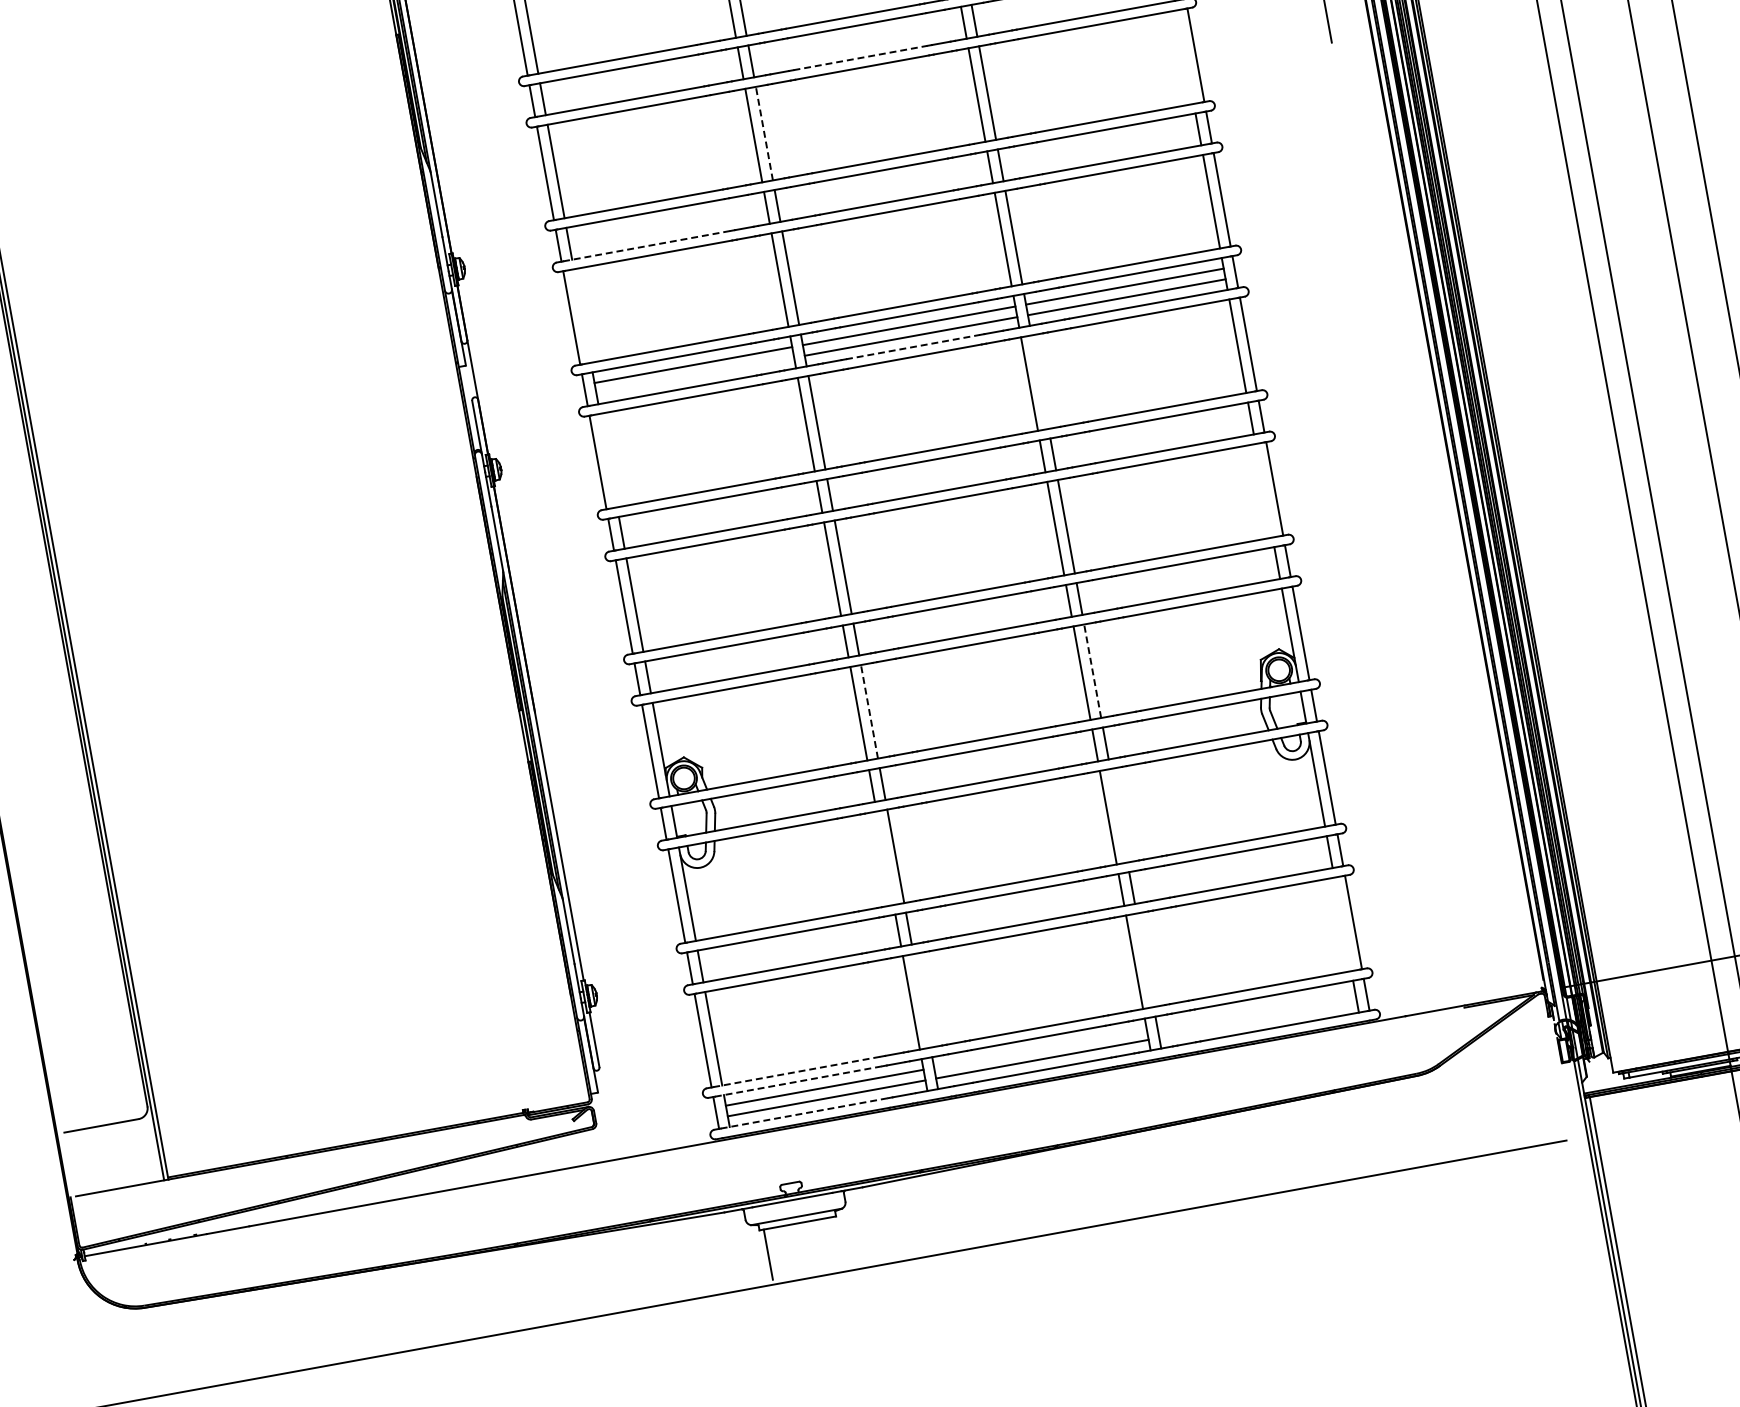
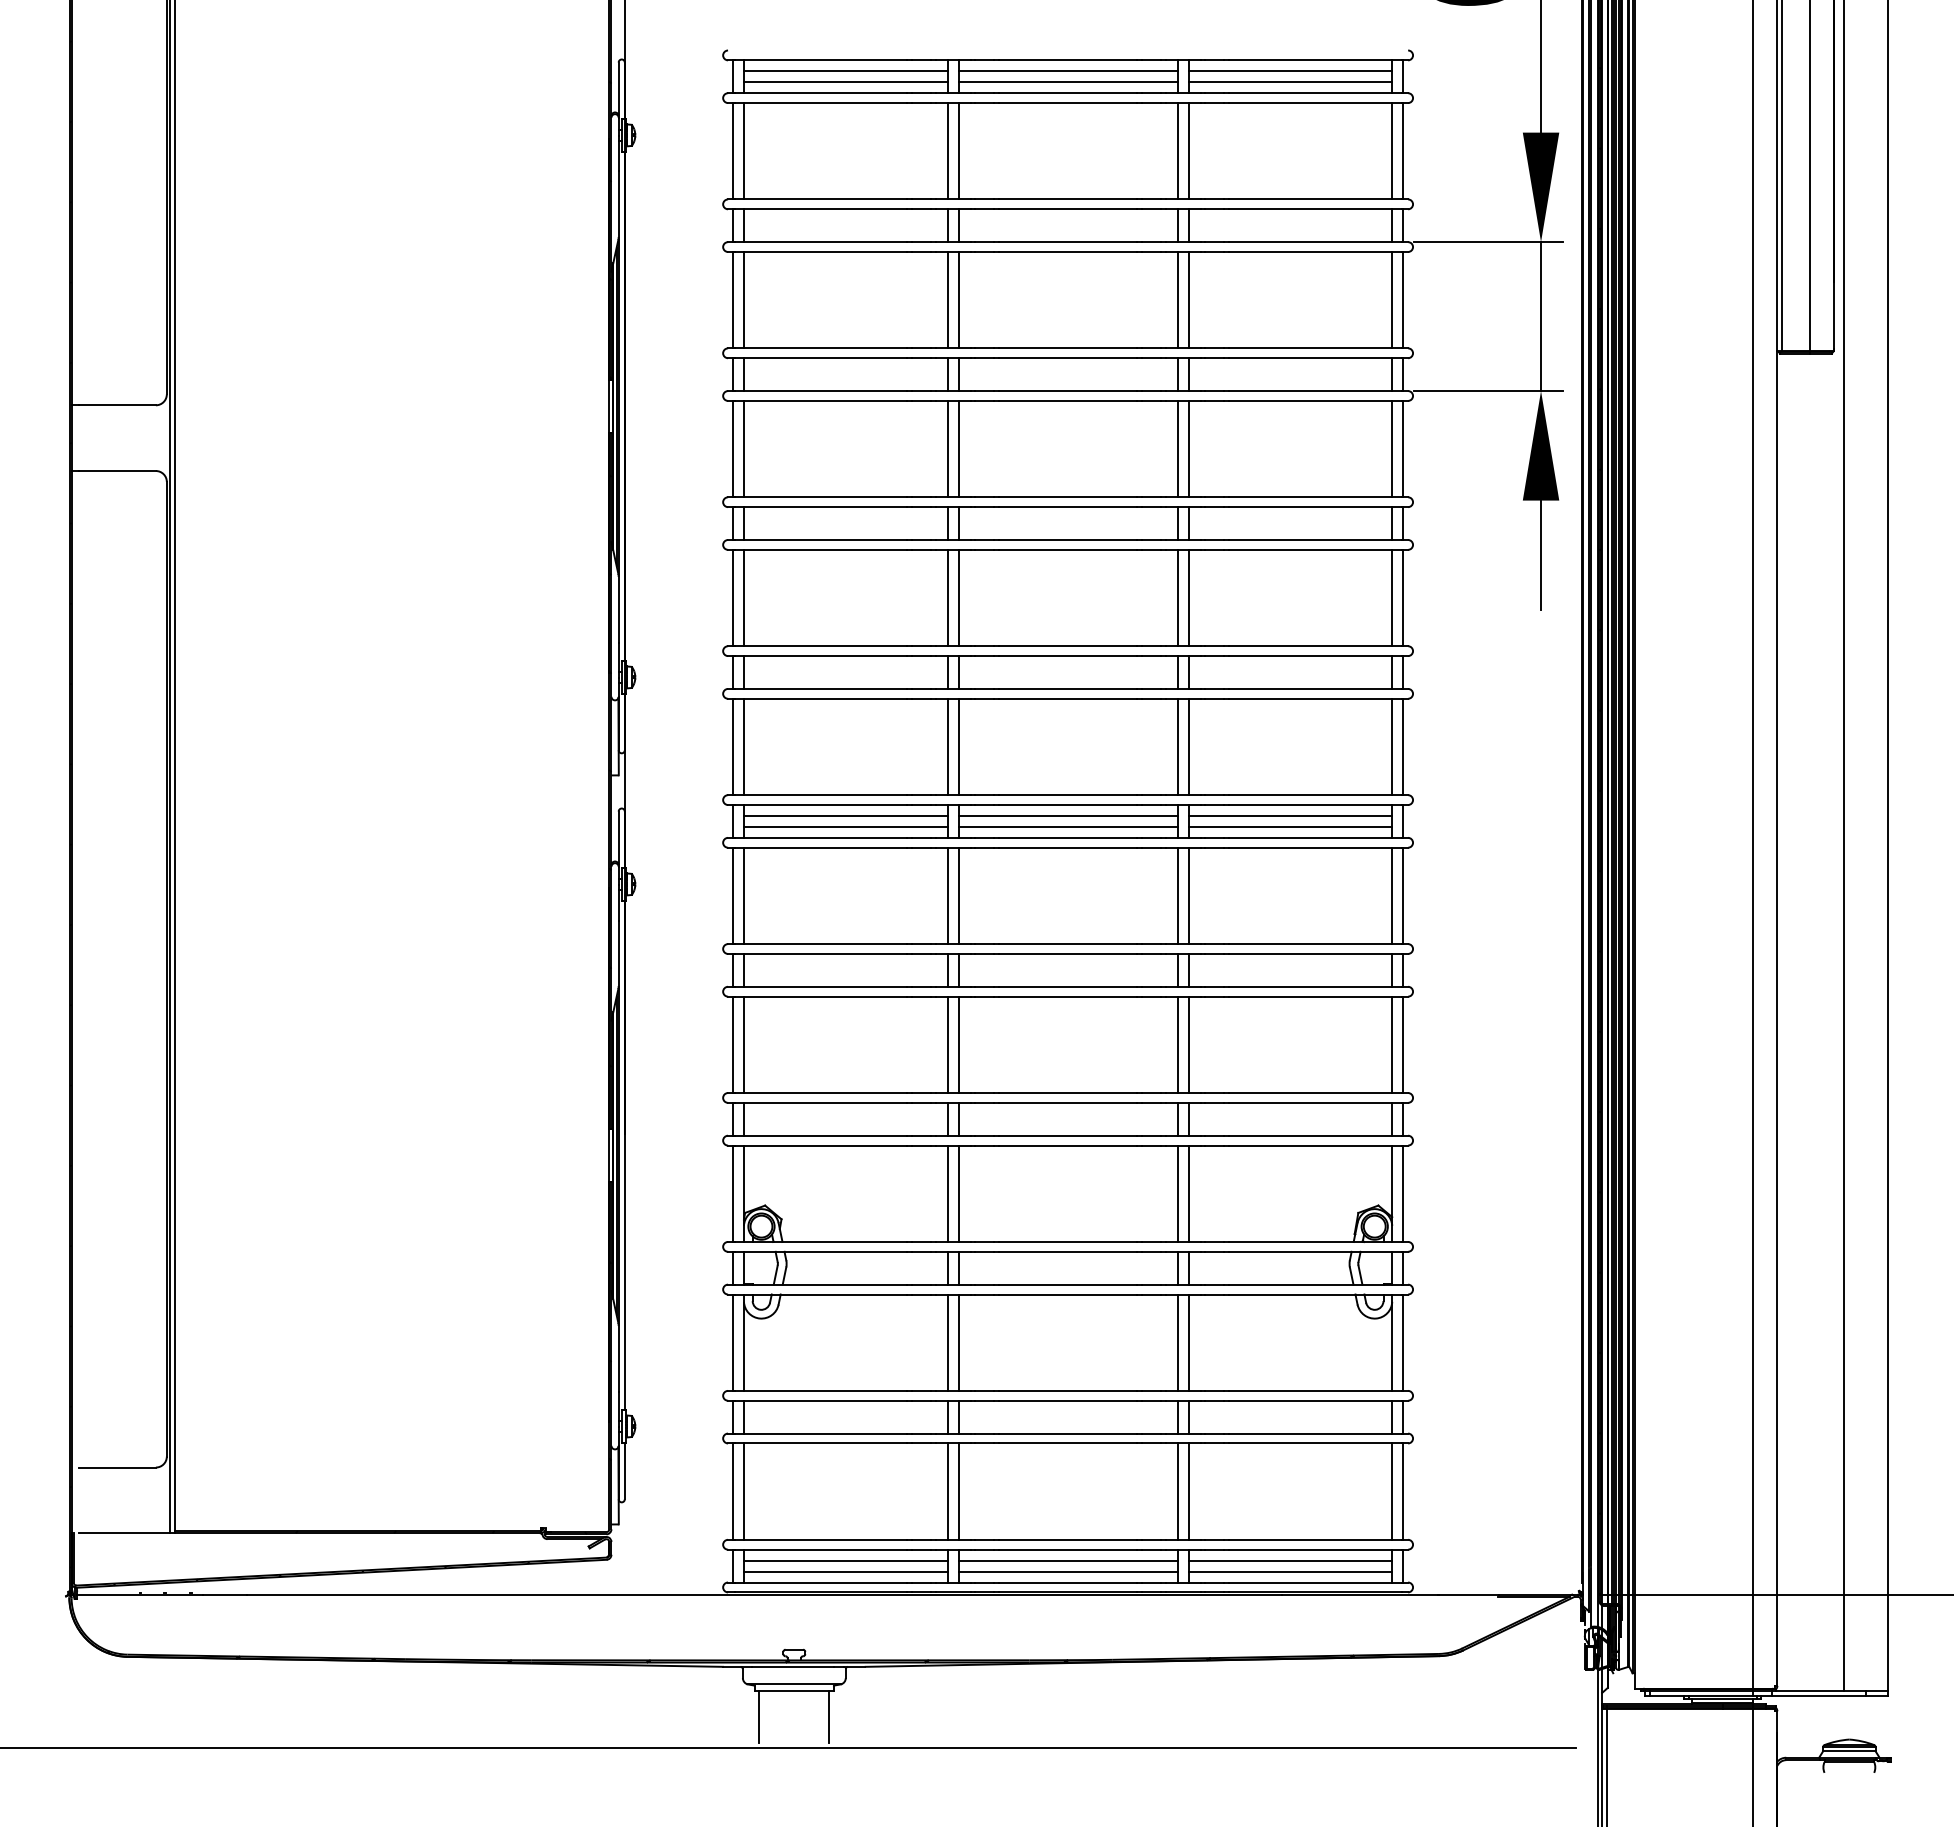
line: (1185, 56) -> (1392, 597), added
line: (860, 58) -> (1068, 540), dashed -> solid
line: (764, 133) -> (958, 597), dashed -> solid
line: (647, 245) -> (821, 688), dashed -> solid
line: (581, 315) -> (743, 746), added
line: (913, 346) -> (1068, 837), dashed -> solid
line: (694, 375) -> (845, 826), added
line: (1040, 381) -> (1188, 895), added
line: (608, 460) -> (743, 895), added
line: (1264, 490) -> (1392, 1044), added
line: (1092, 671) -> (1188, 1193), dashed -> solid
line: (869, 711) -> (958, 1193), dashed -> solid
line: (1118, 815) -> (1188, 1342), added
line: (884, 858) -> (947, 1342), added
line: (1343, 924) -> (1392, 1491), added
line: (1145, 960) -> (1188, 1491), added
line: (921, 1000) -> (958, 1491), added
line: (1256, 1009) -> (1290, 1560), added
line: (1258, 1019) -> (1290, 1571), added
line: (1039, 1048) -> (1067, 1560), added
line: (797, 1071) -> (821, 1539), dashed -> solid
line: (799, 1081) -> (821, 1549), dashed -> solid
line: (805, 1113) -> (821, 1582), dashed -> solid
line: (836, 1241) -> (829, 1716), added

